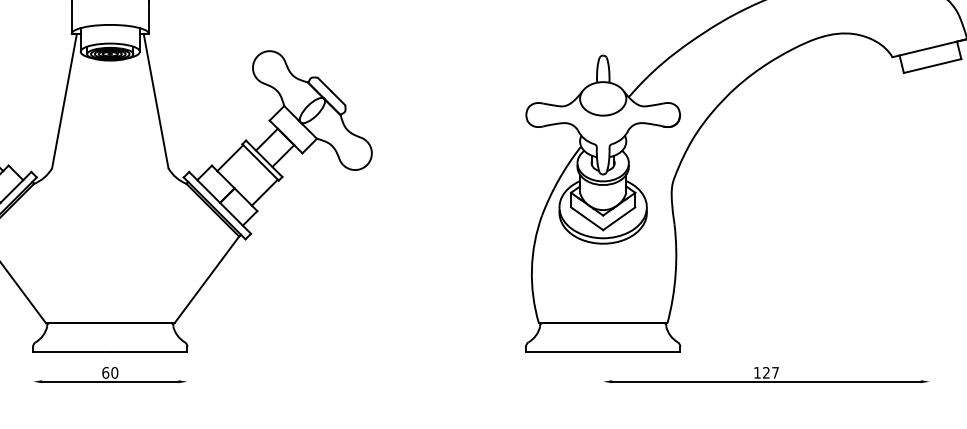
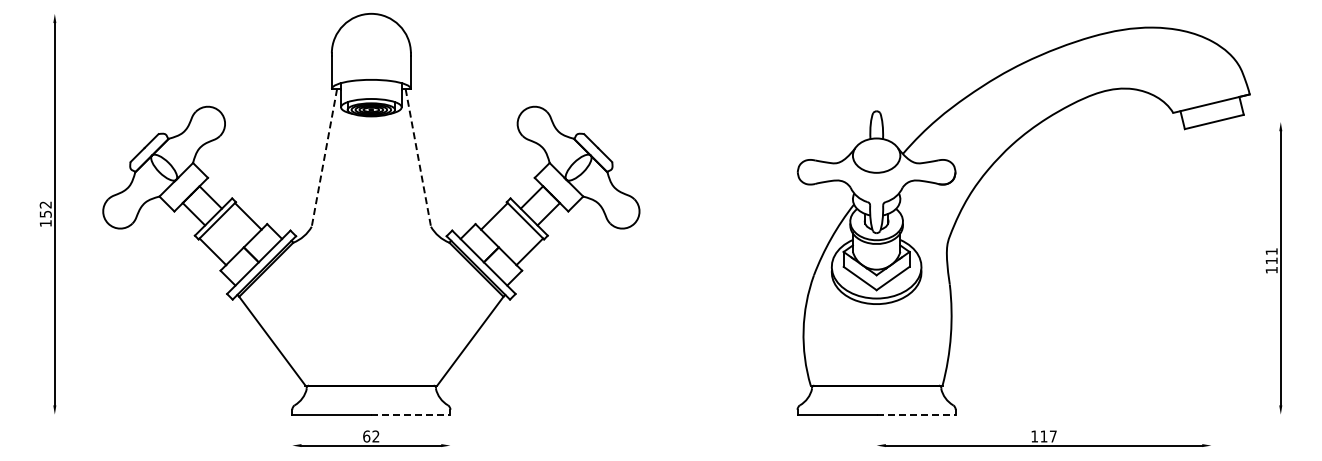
line: (64, 101) -> (324, 158), solid -> dashed
line: (156, 101) -> (418, 158), solid -> dashed
line: (148, 351) -> (410, 414), solid -> dashed
line: (642, 351) -> (916, 414), solid -> dashed
text: (114, 372) -> (375, 436), 60 -> 62
text: (765, 372) -> (1043, 436), 127 -> 117

